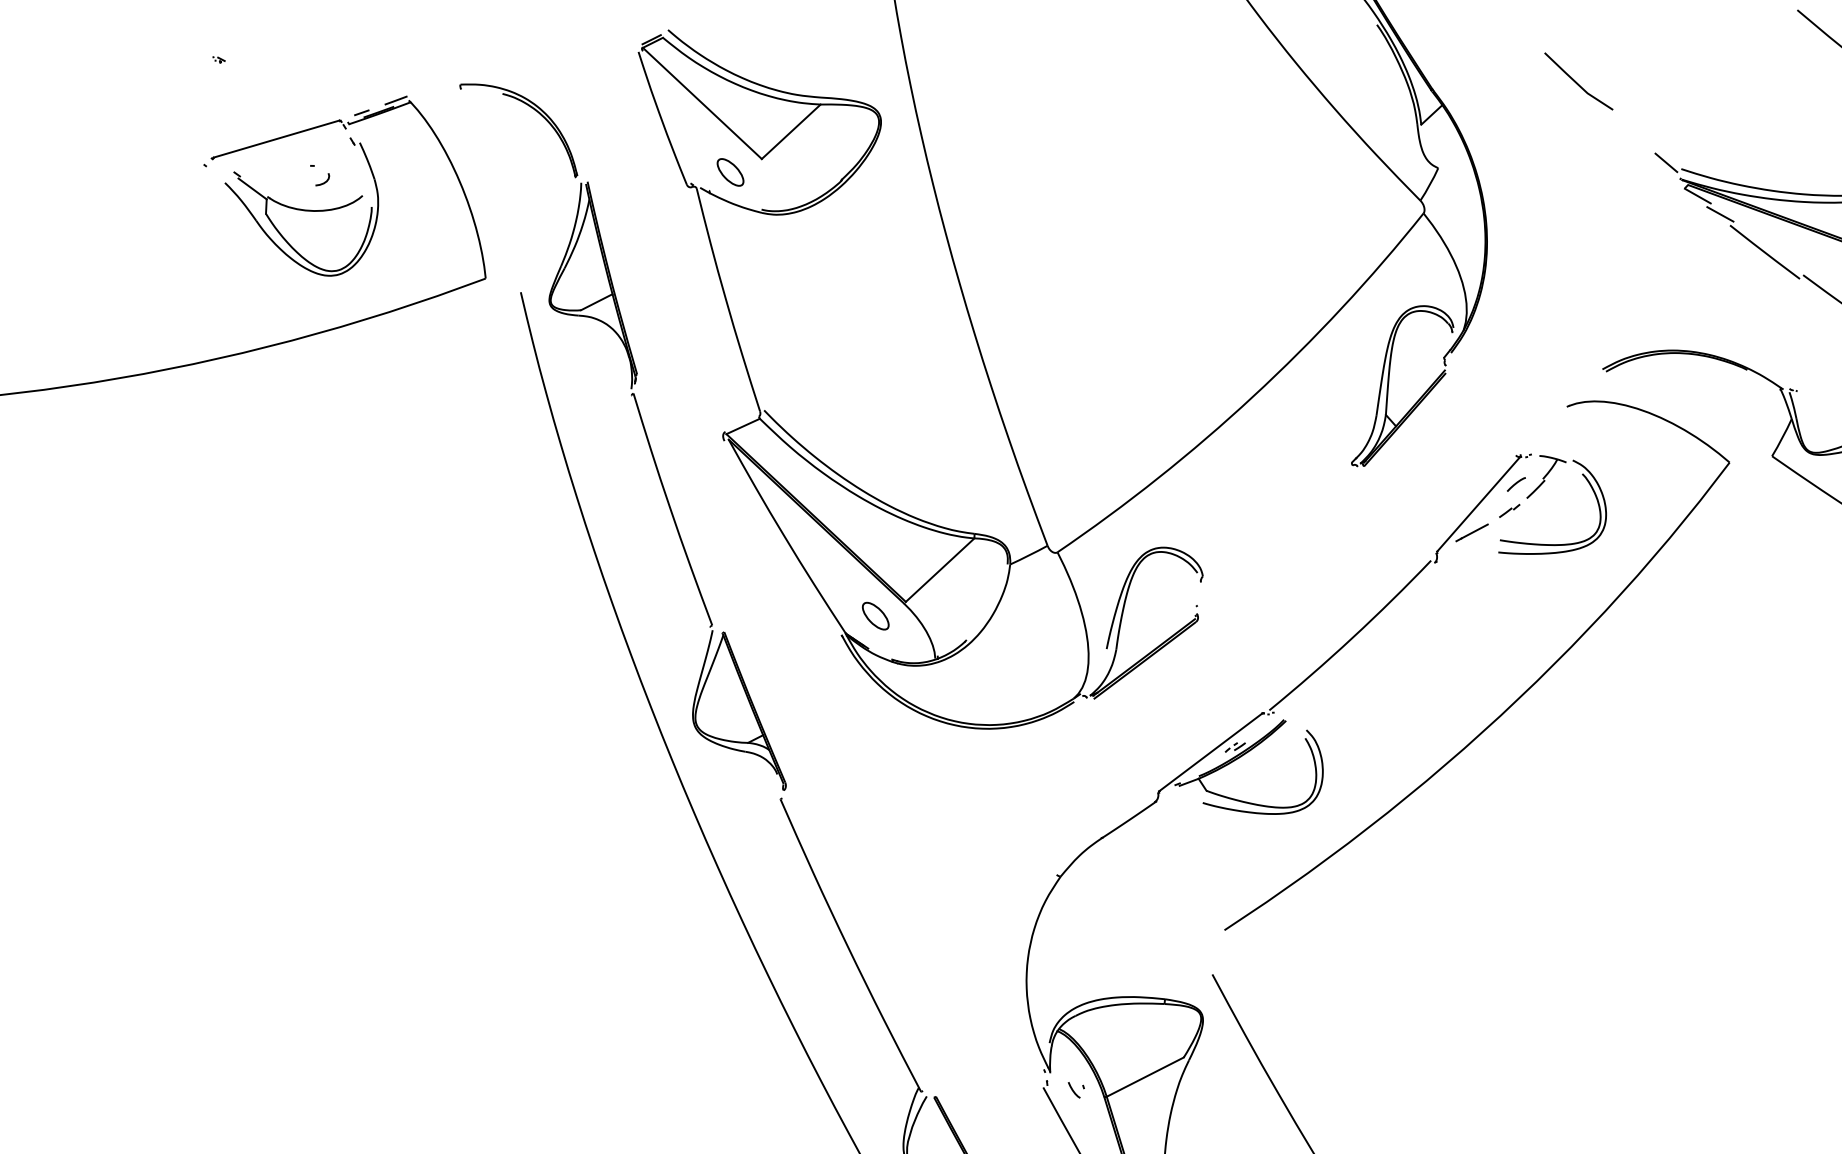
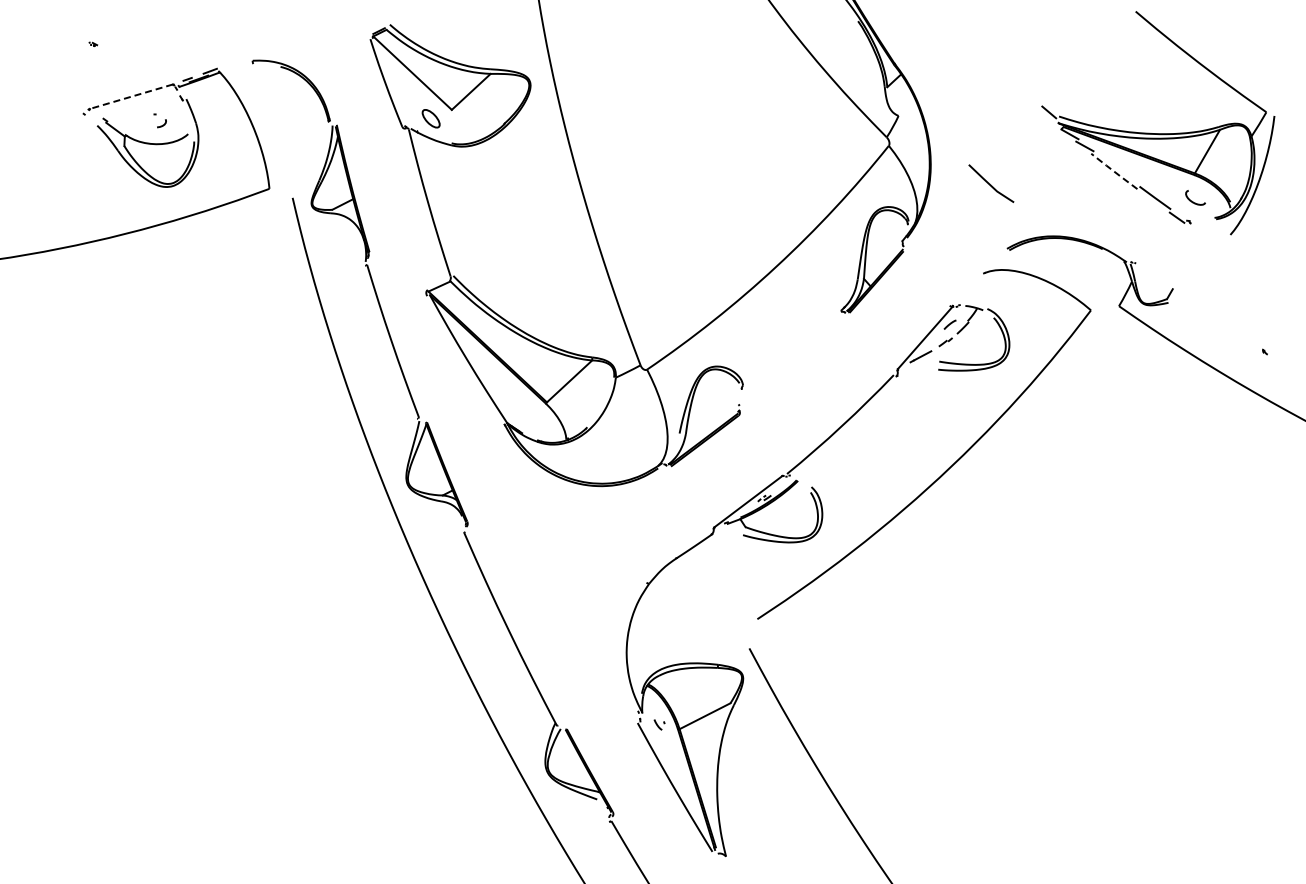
line: (1577, 81) -> (990, 183), moved
line: (275, 138) -> (130, 96), solid -> dashed
line: (1765, 252) -> (1114, 171), solid -> dashed
part: (874, 615) -> (526, 411), removed

